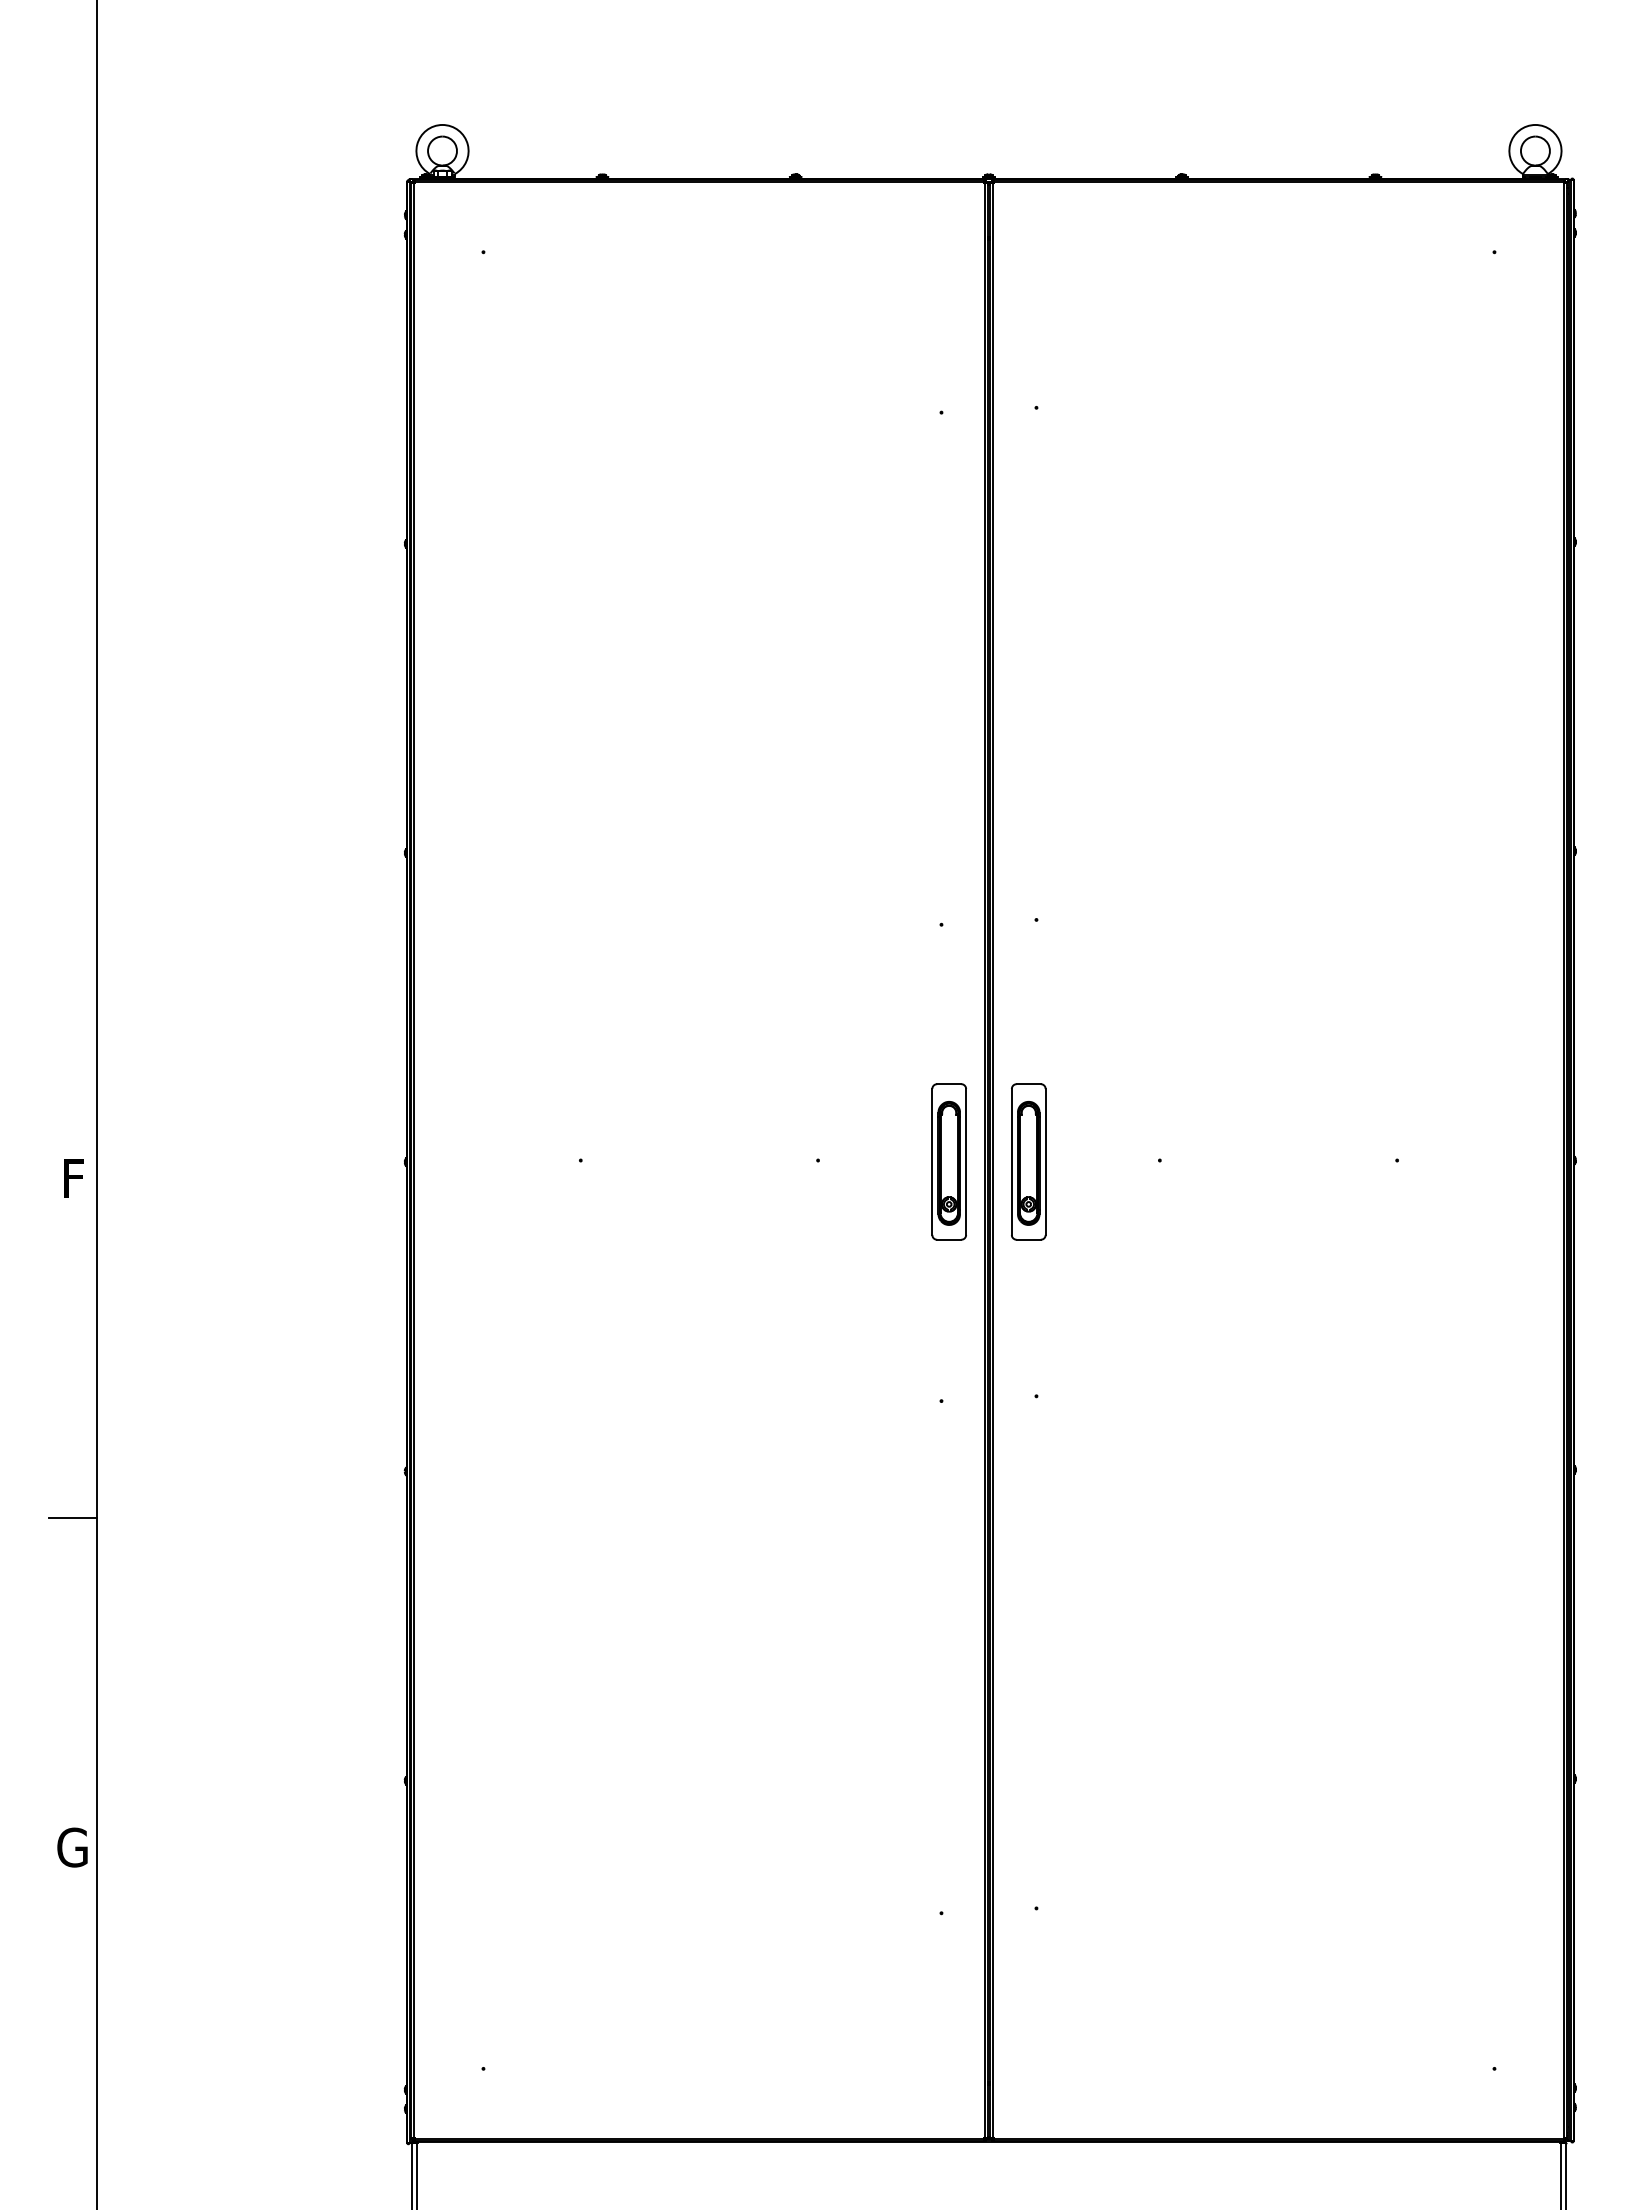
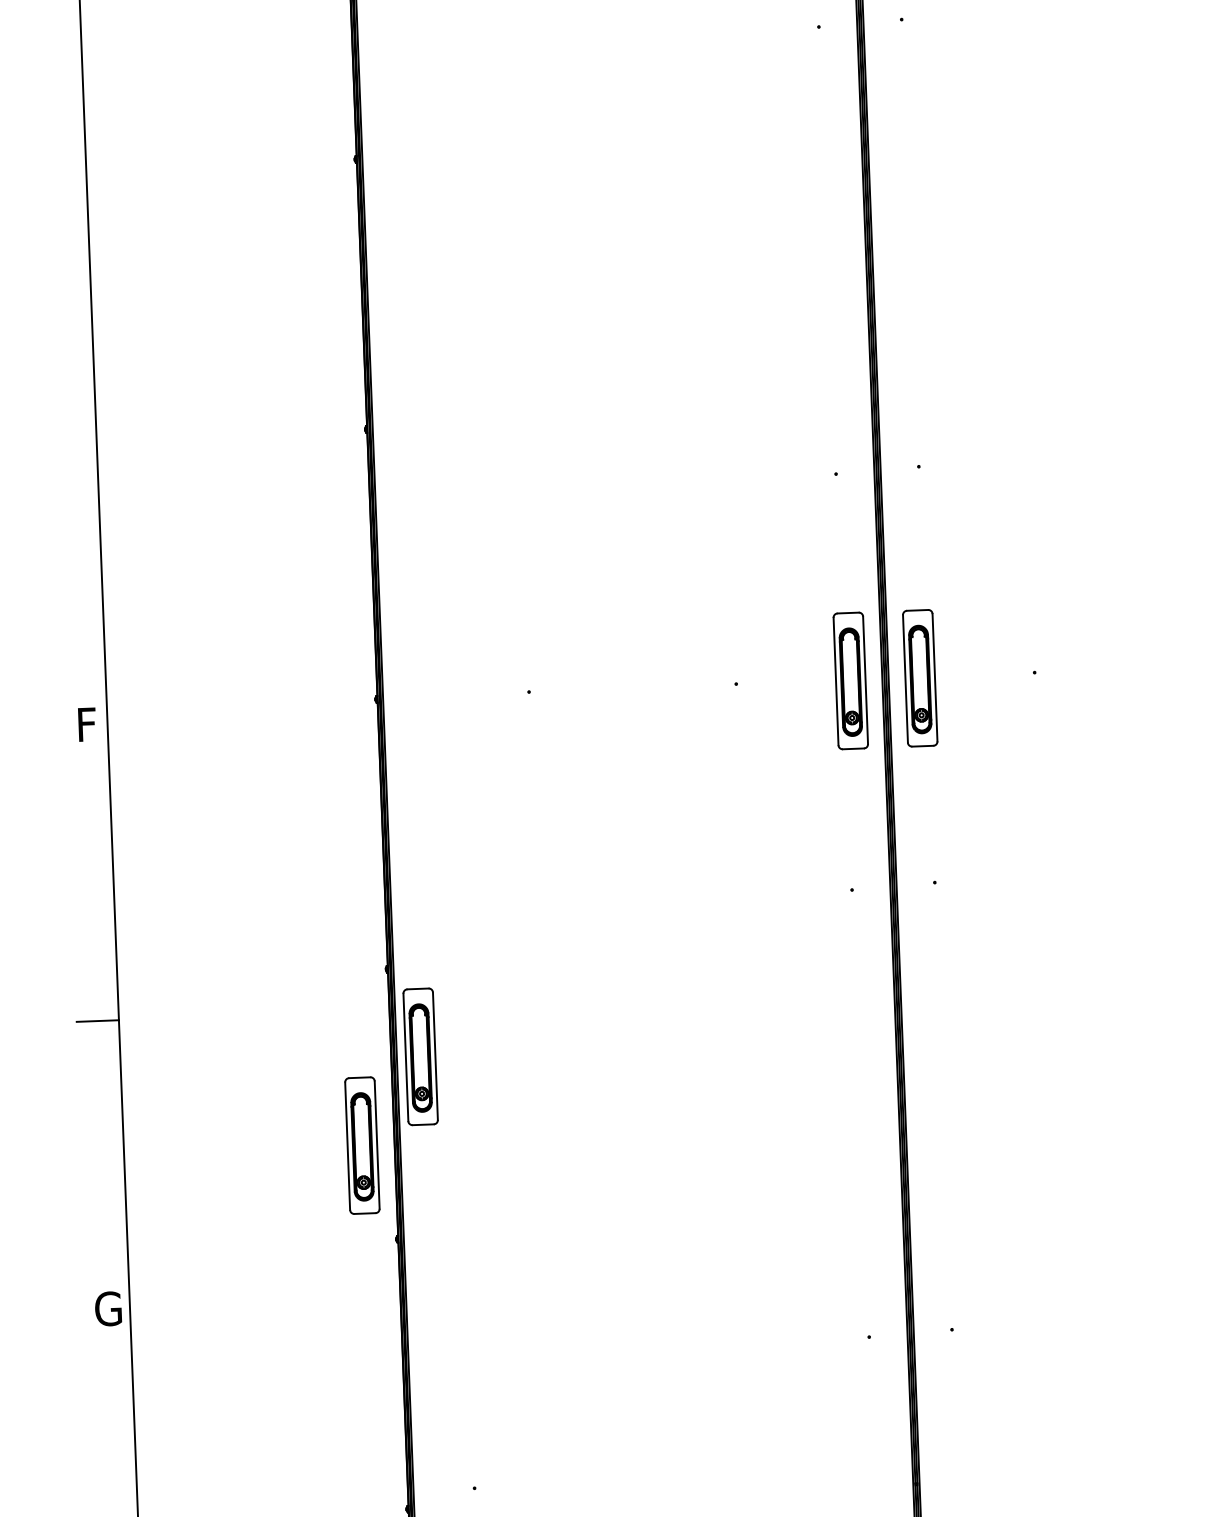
part: (440, 1572) -> (420, 1056), added
part: (369, 1671) -> (361, 1145), added

